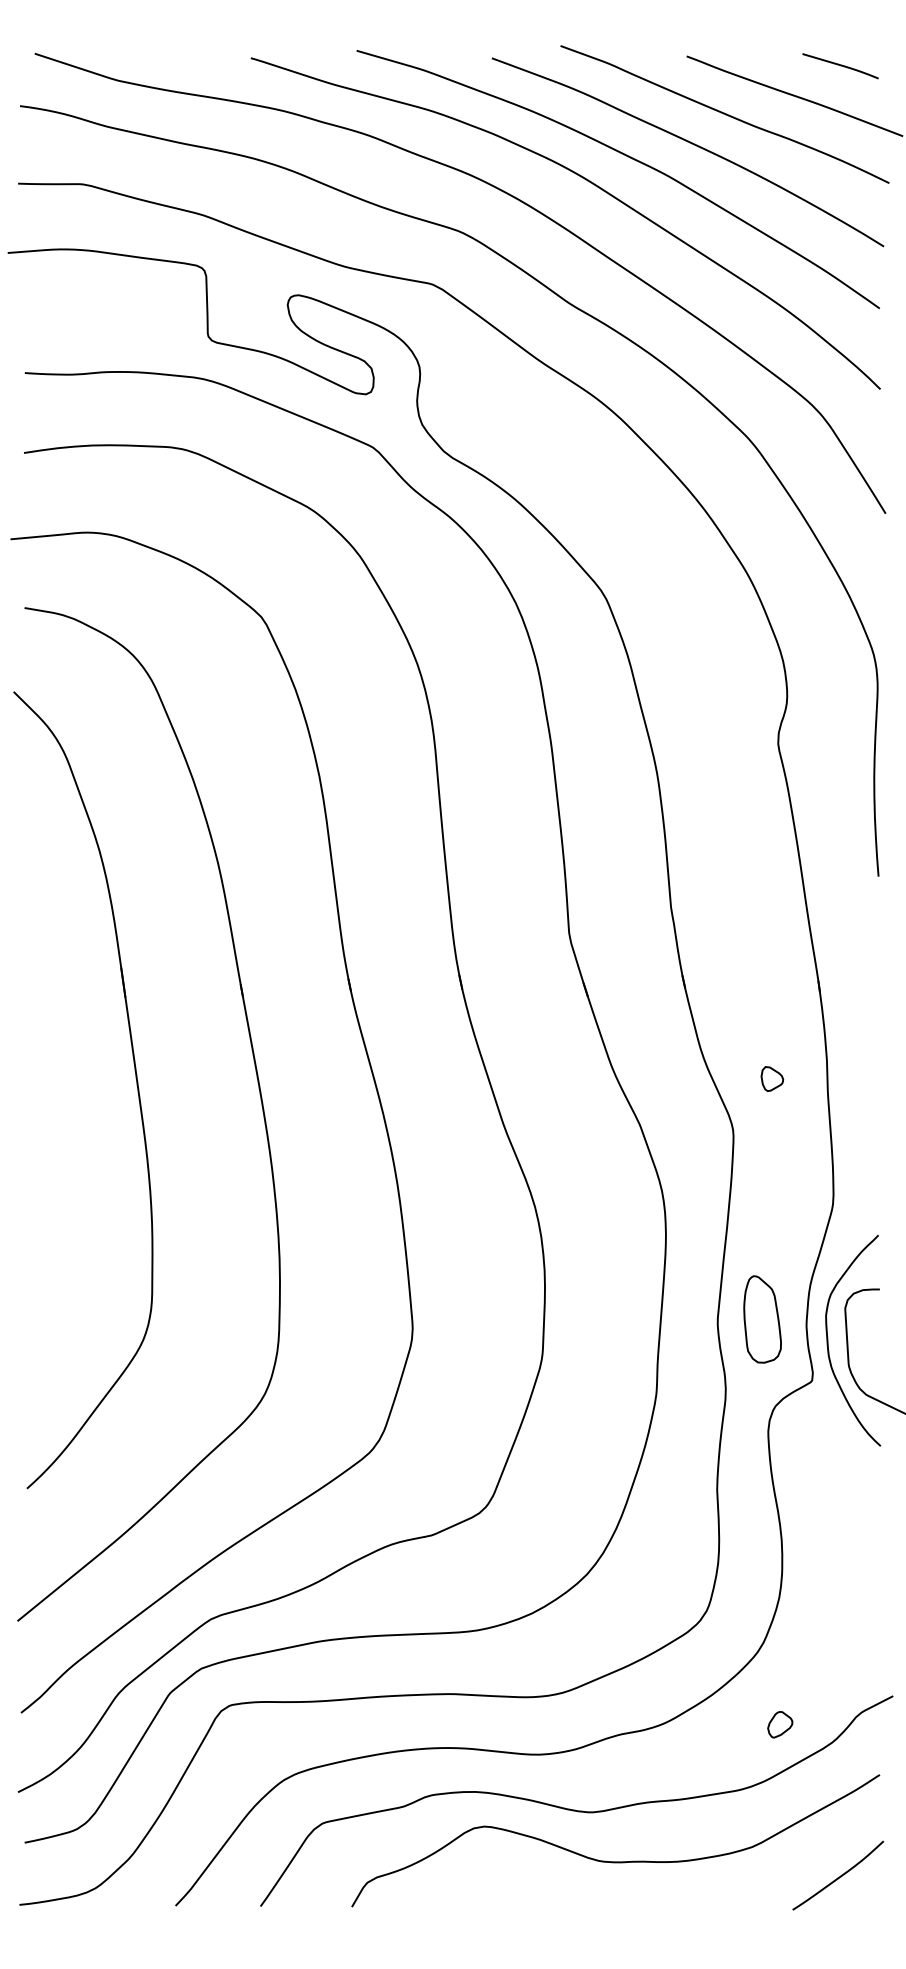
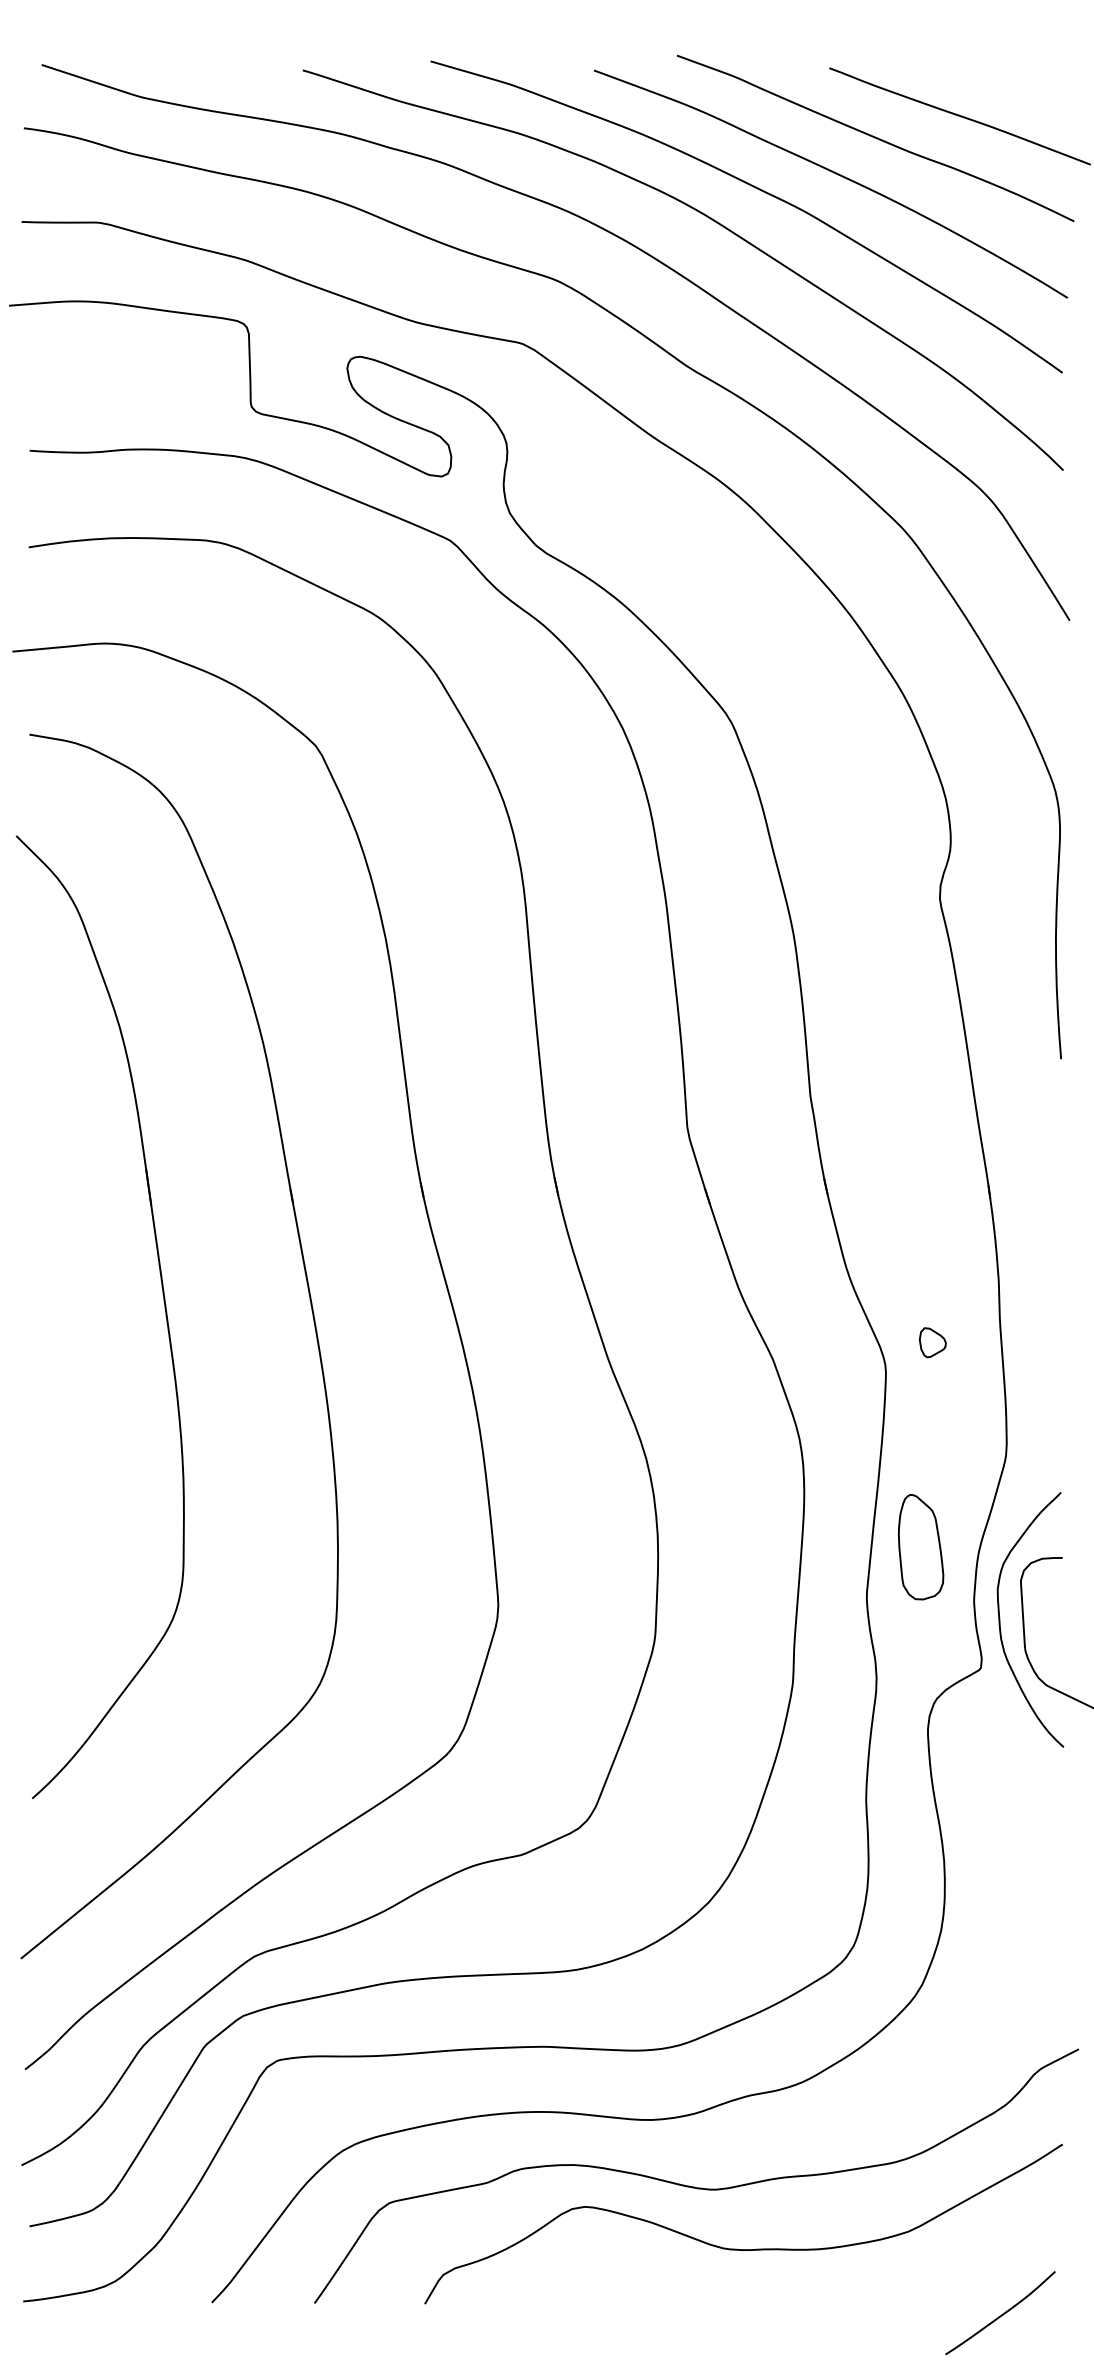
curve: (840, 65) -> (1015, 79), removed
part: (772, 1078) -> (932, 1342), moved
part: (762, 1319) -> (921, 1547), moved
part: (779, 1724) -> (941, 2083), removed
curve: (839, 1876) -> (1001, 2314), moved

